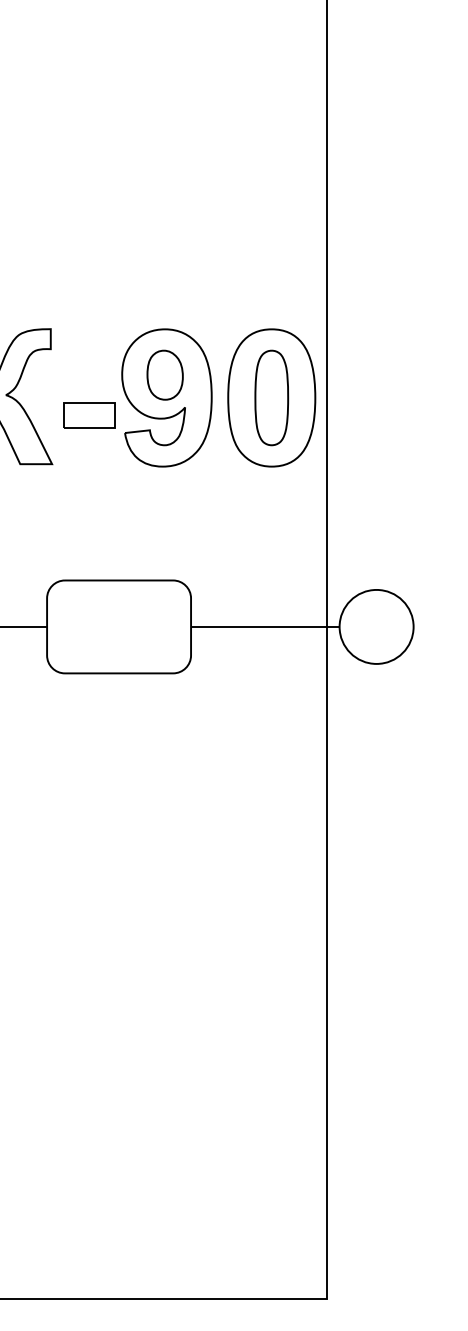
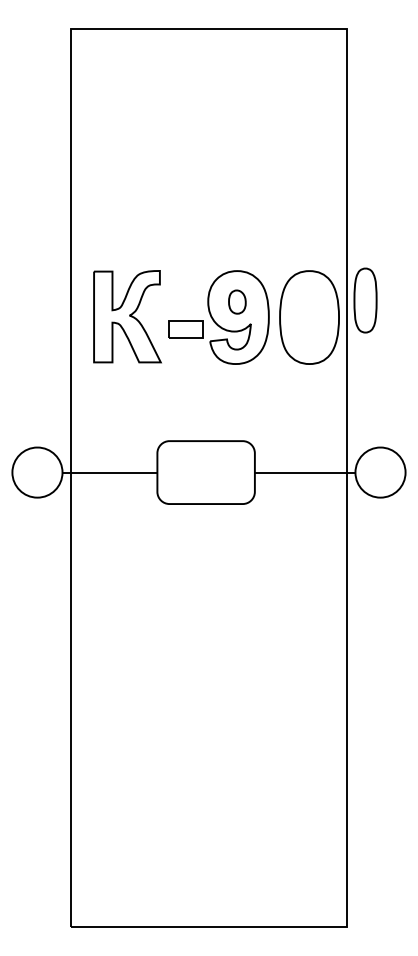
part: (165, 374) -> (237, 301), size x0.7
part: (271, 397) -> (365, 300), moved

